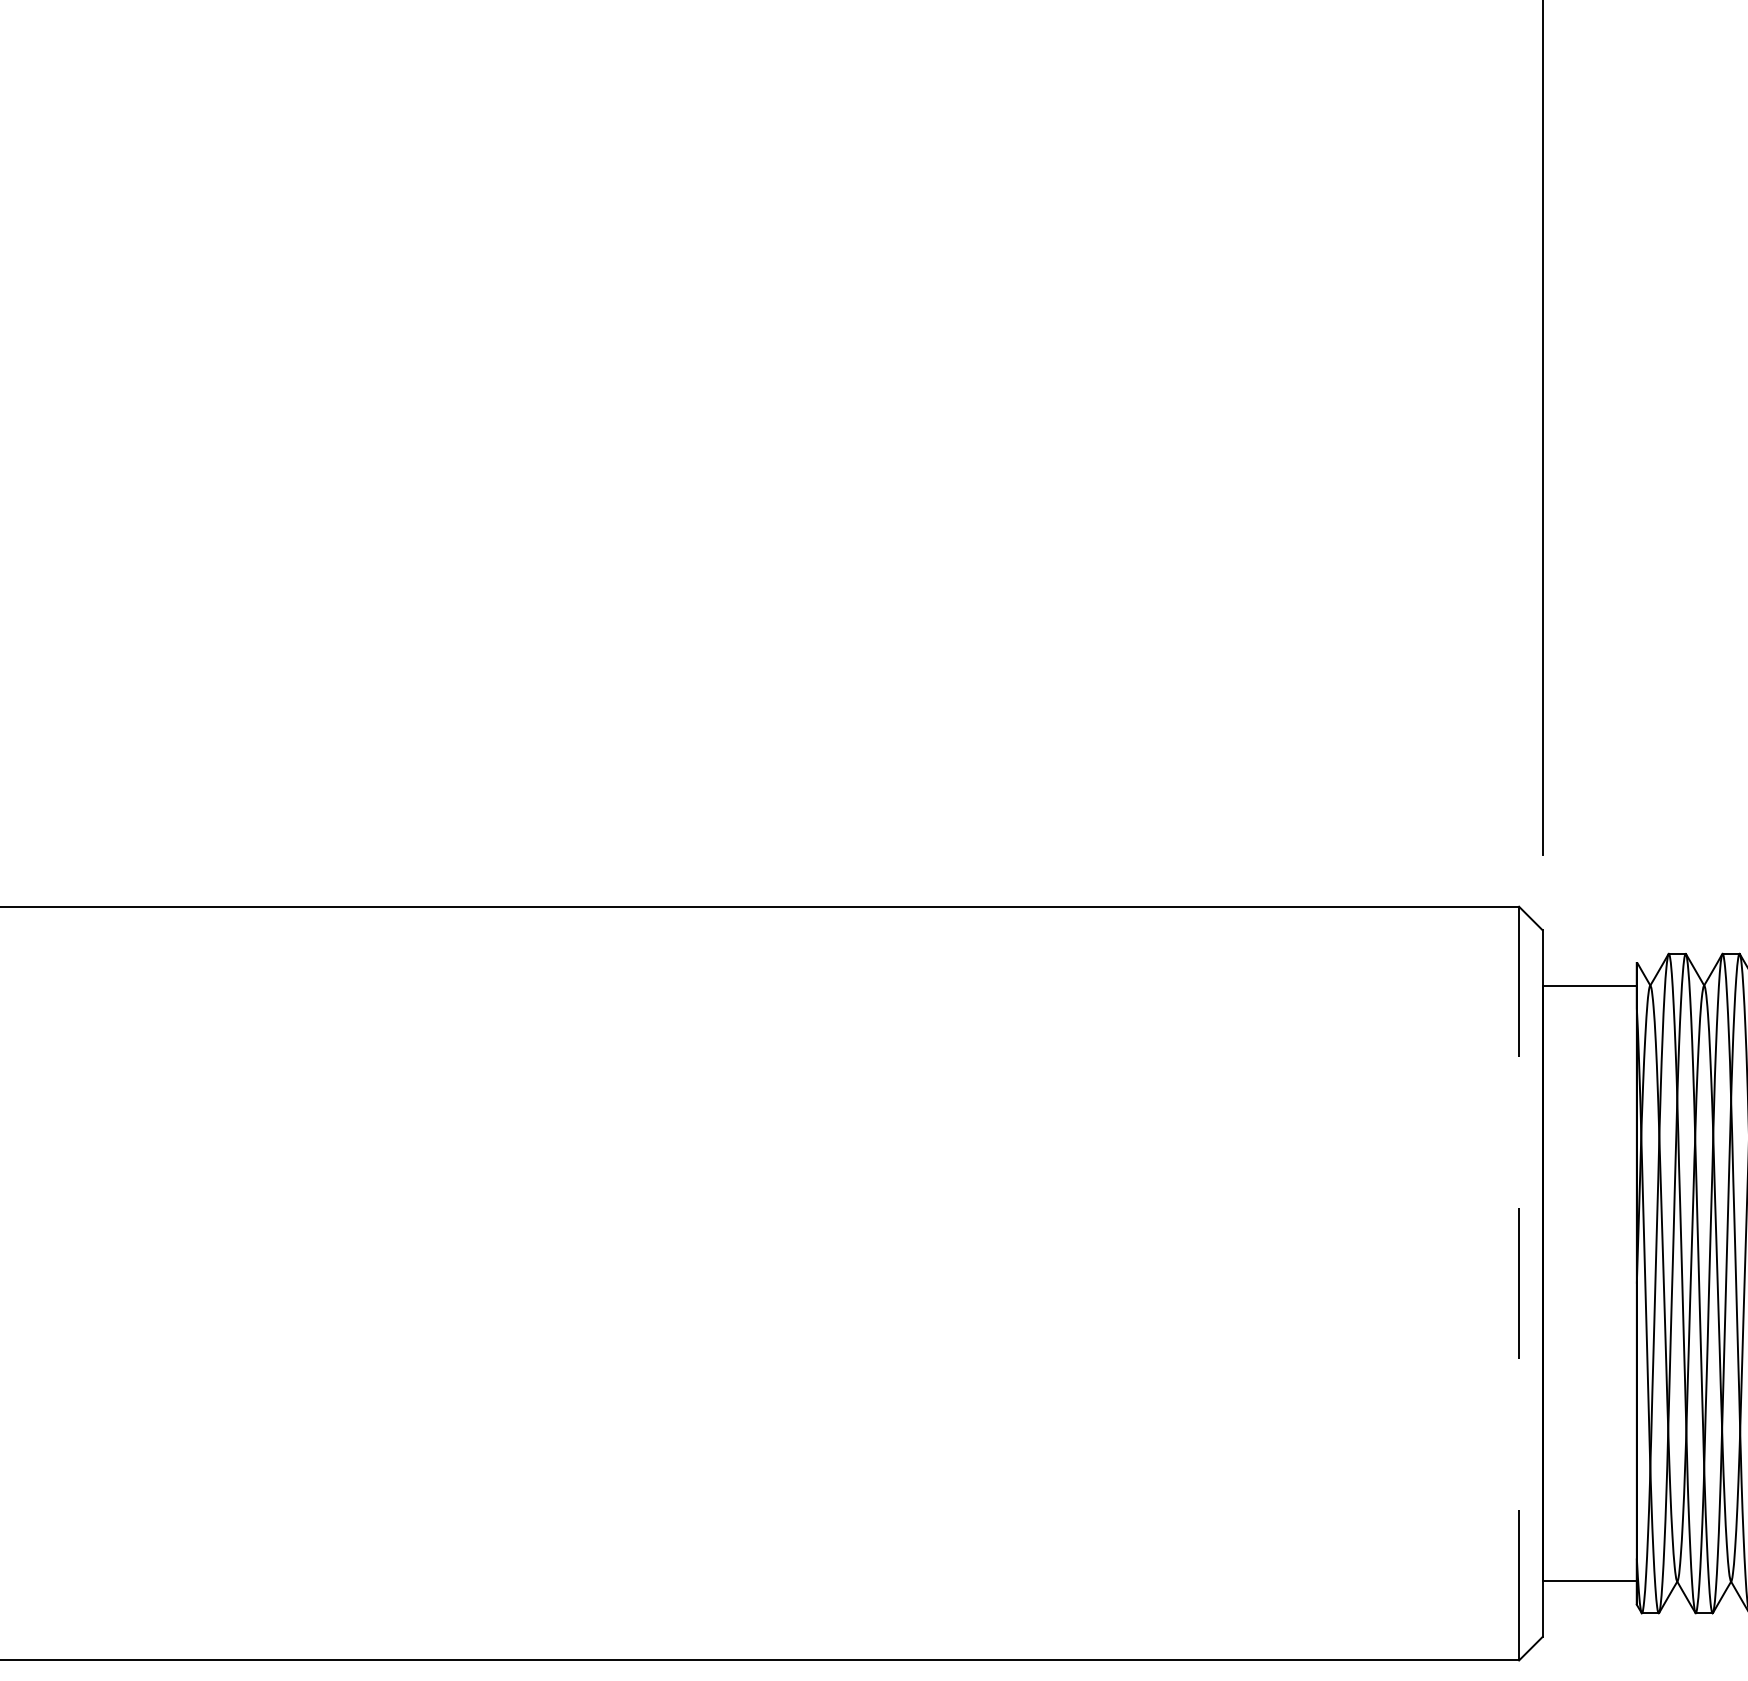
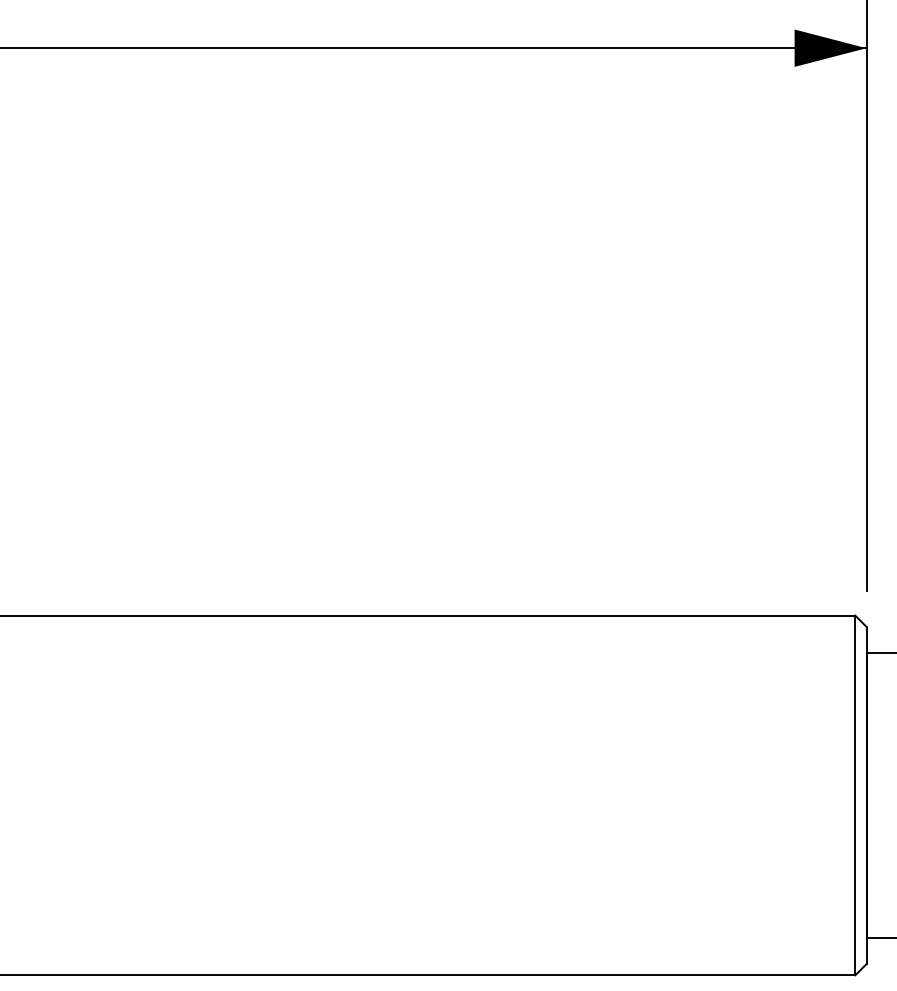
line: (1519, 1283) -> (855, 795), dashed -> solid

